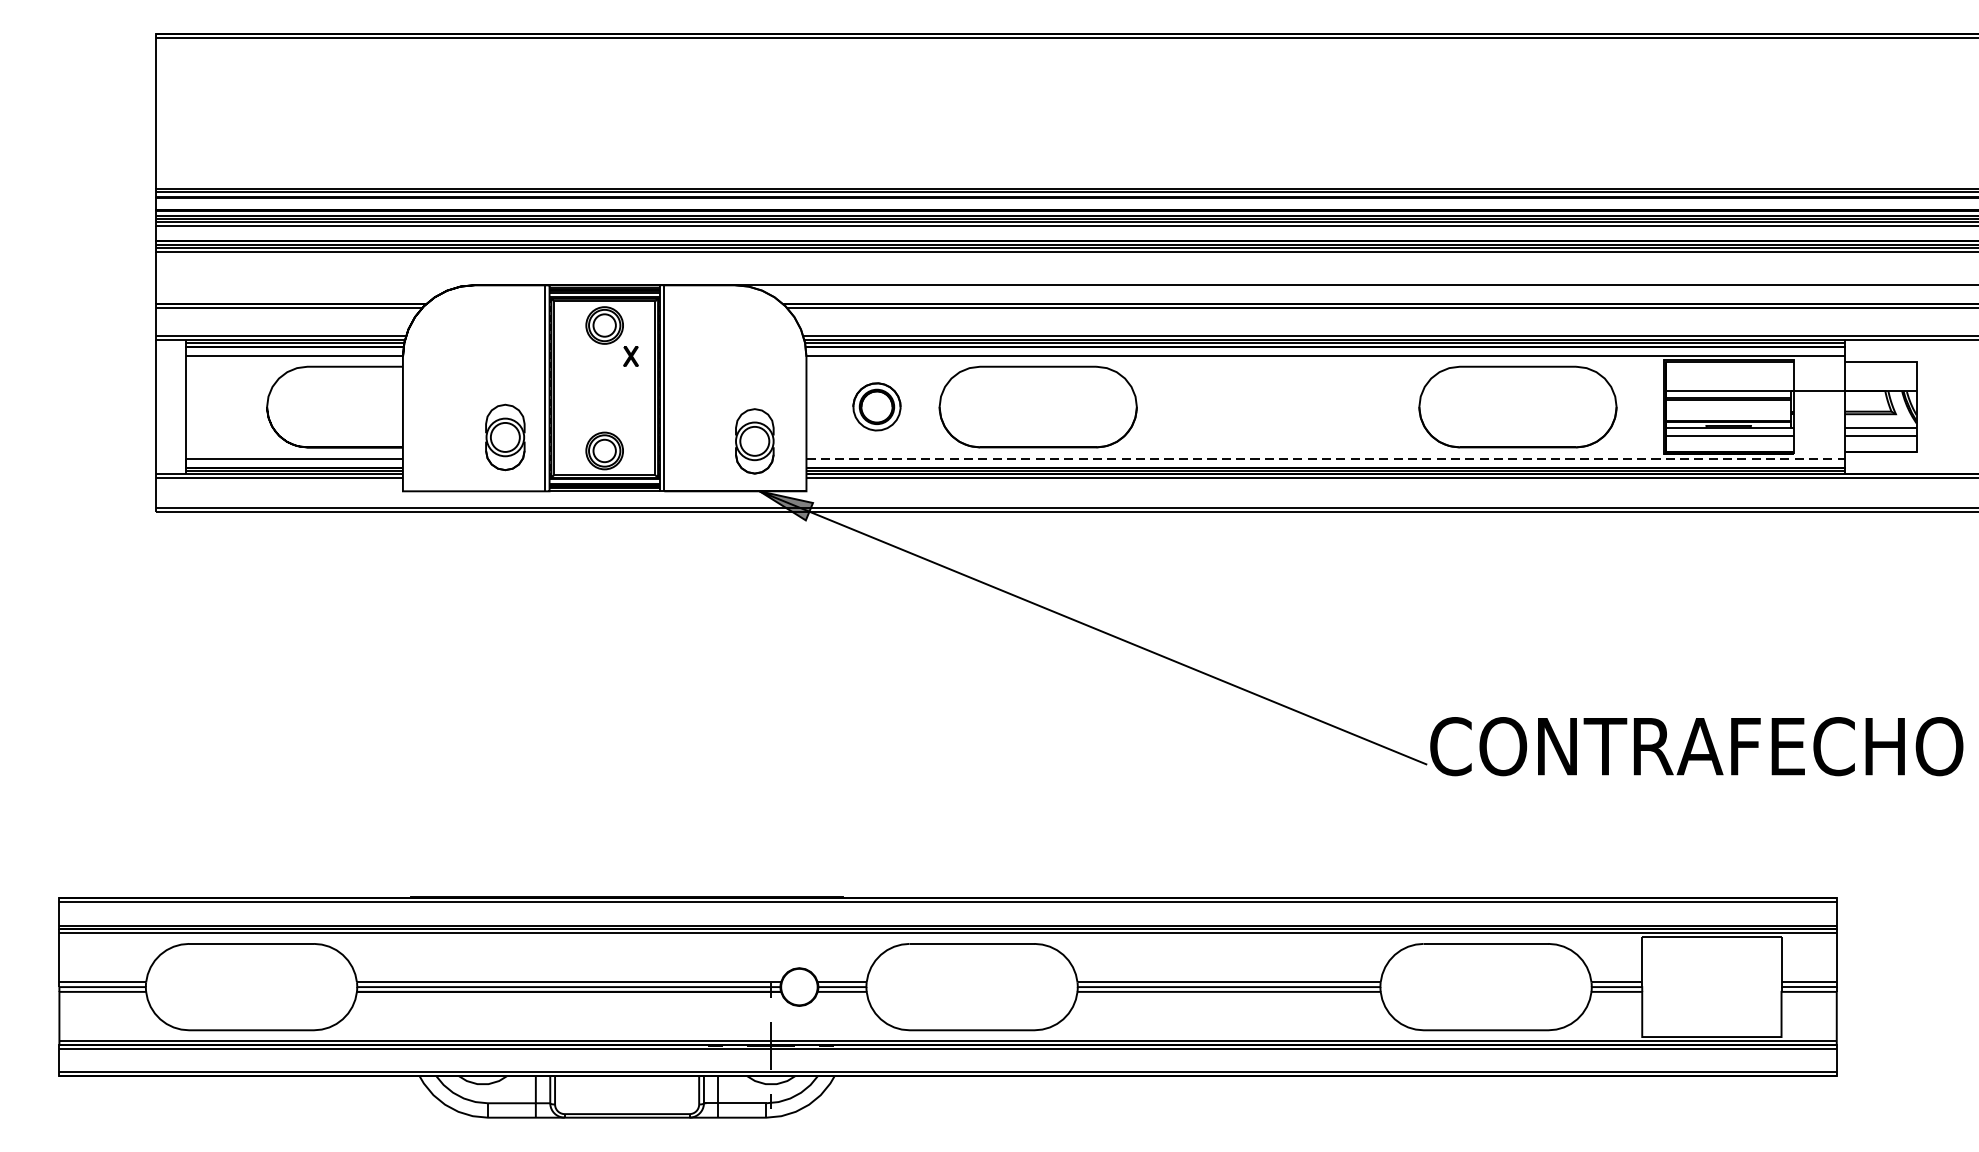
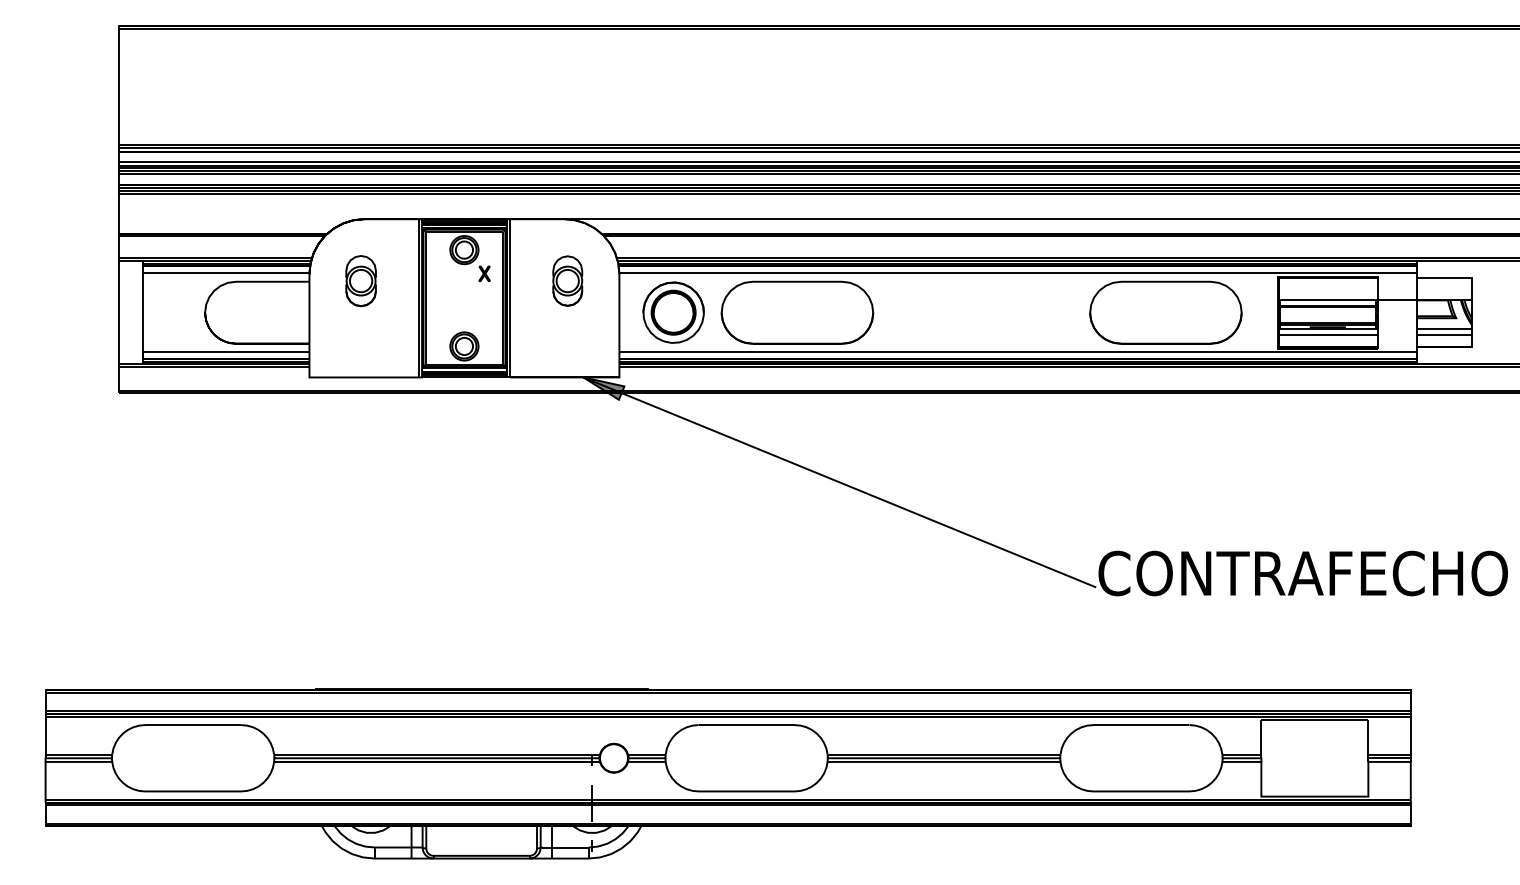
part: (876, 406) -> (673, 312), size x1.67
part: (504, 437) -> (360, 281), moved
part: (754, 440) -> (567, 280), moved
line: (1326, 458) -> (1018, 352), dashed -> solid

